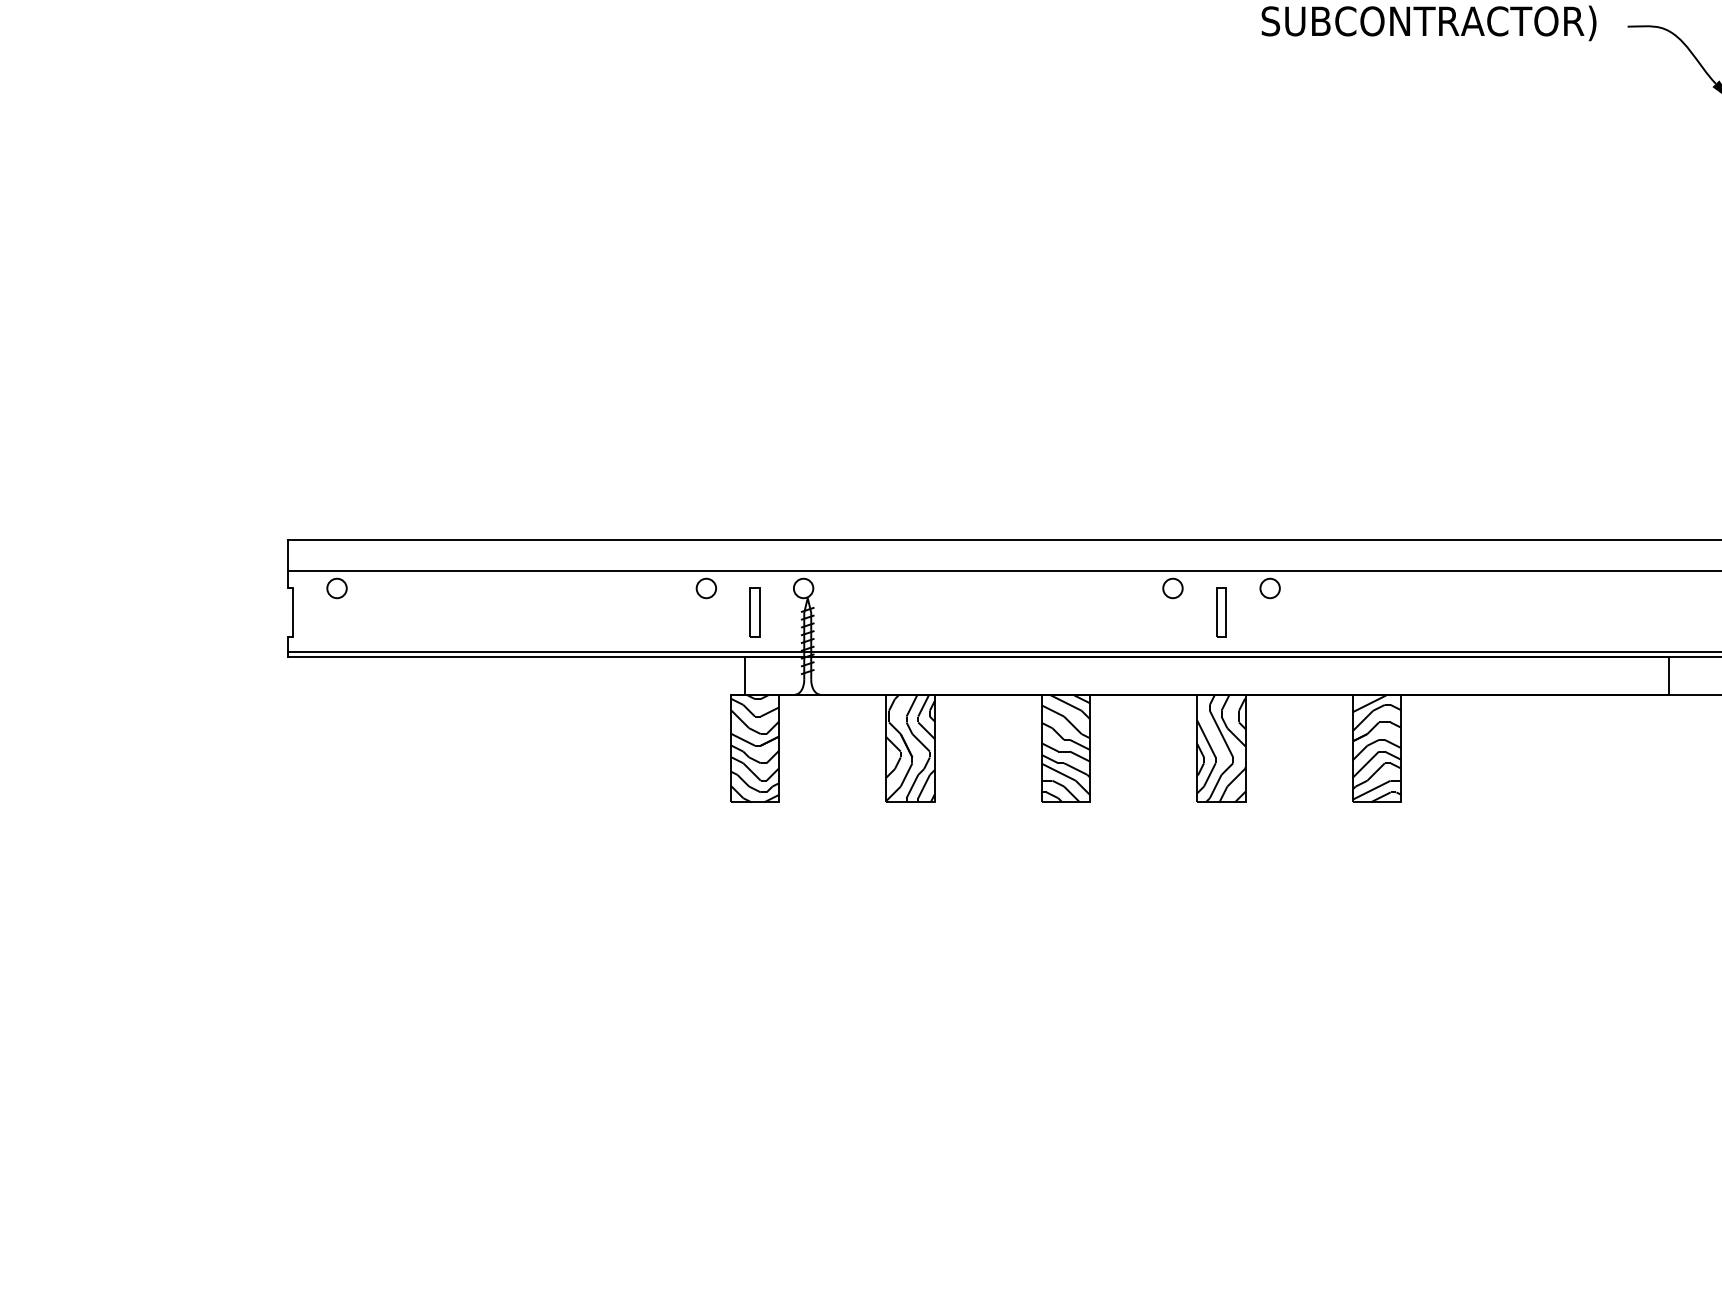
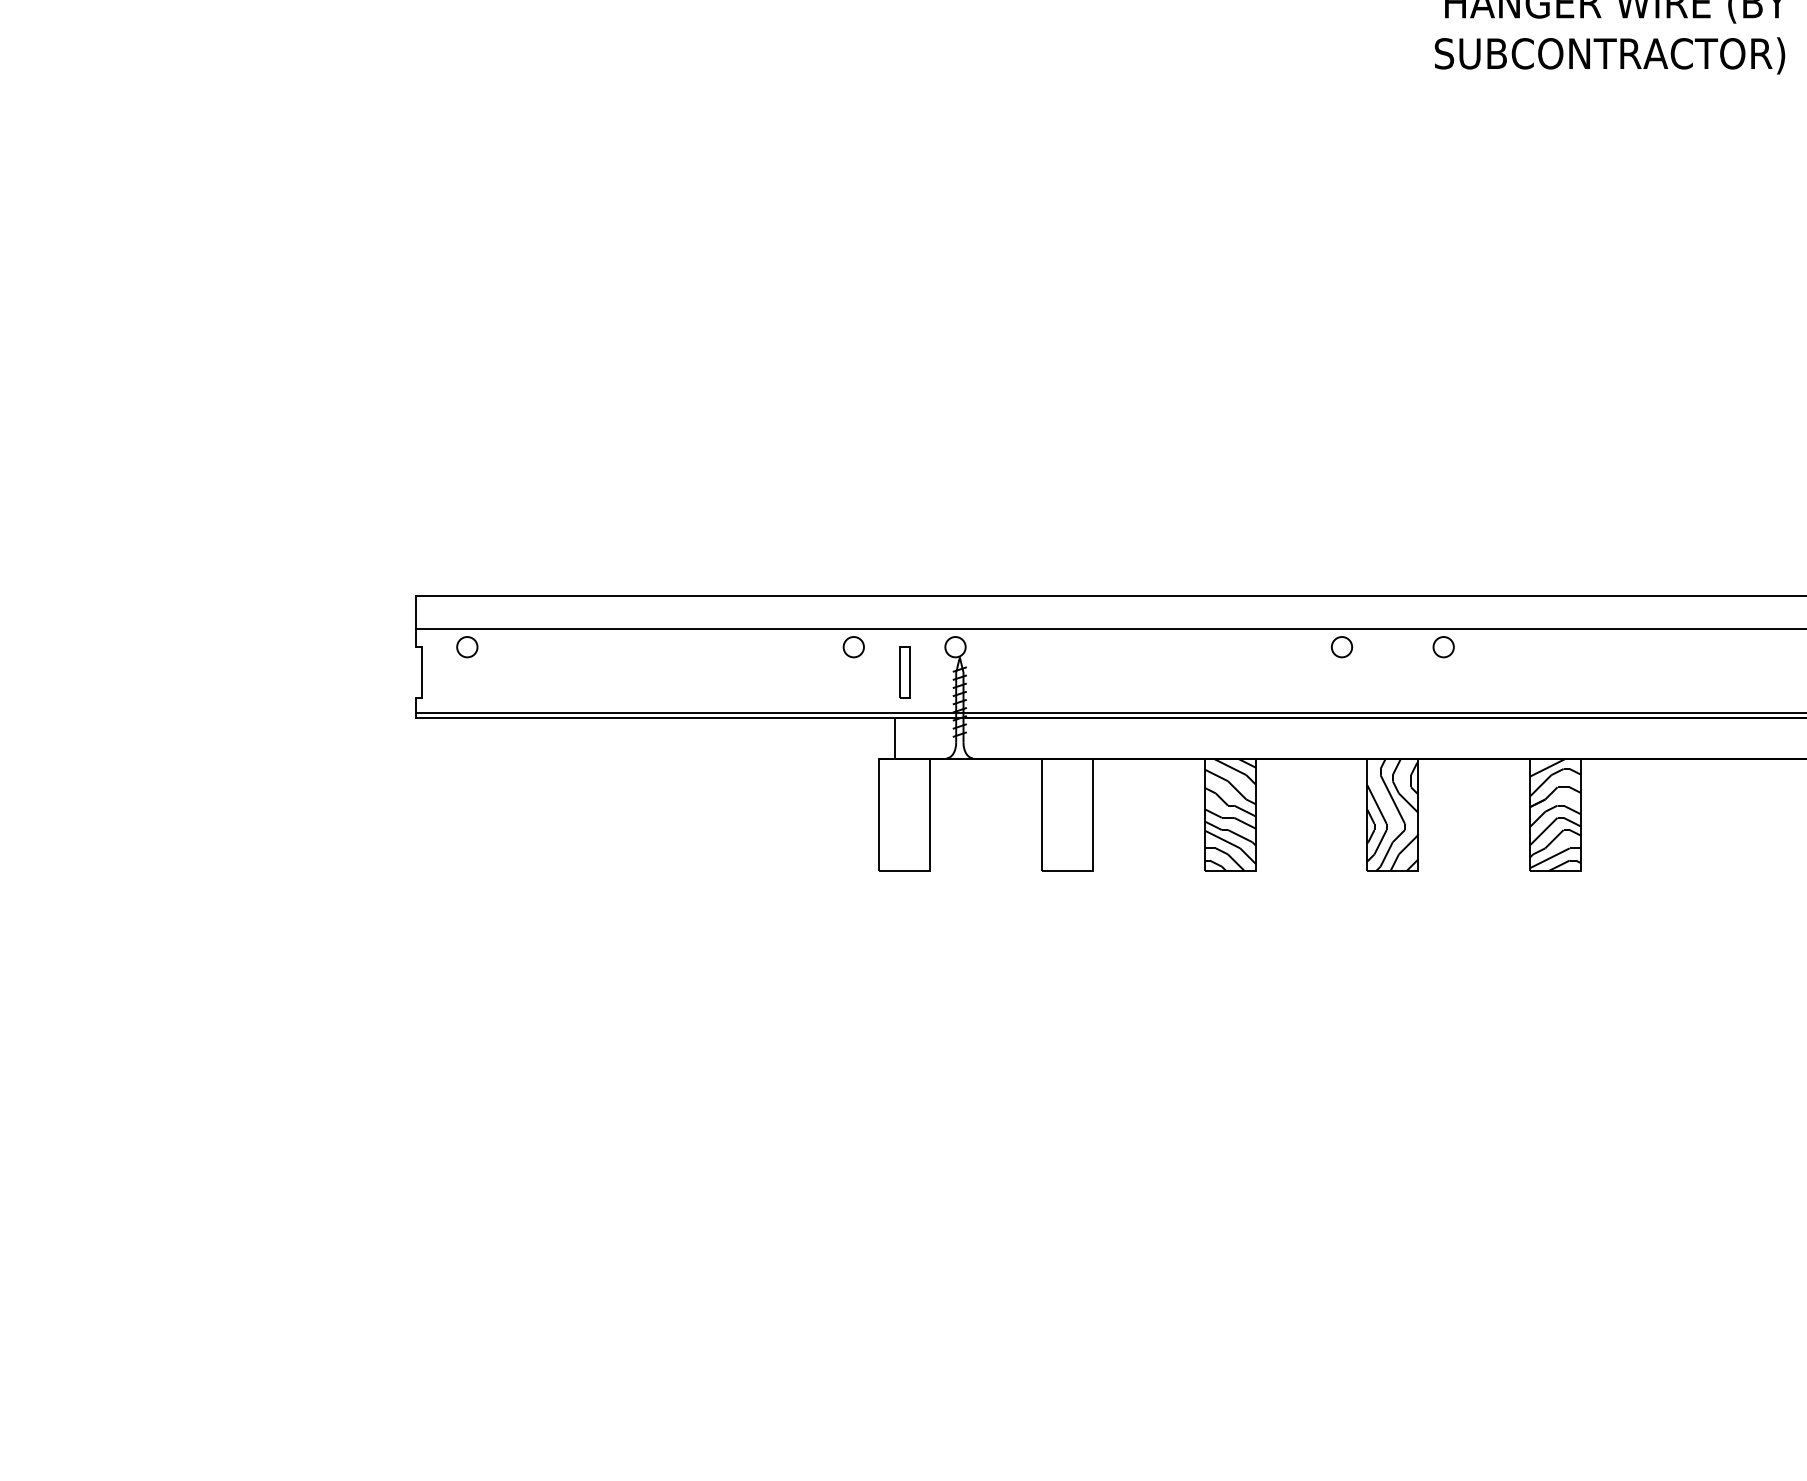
part: (1221, 612) -> (1392, 672), removed
hatch: (754, 748) -> (904, 814), removed
hatch: (909, 748) -> (1066, 814), removed

